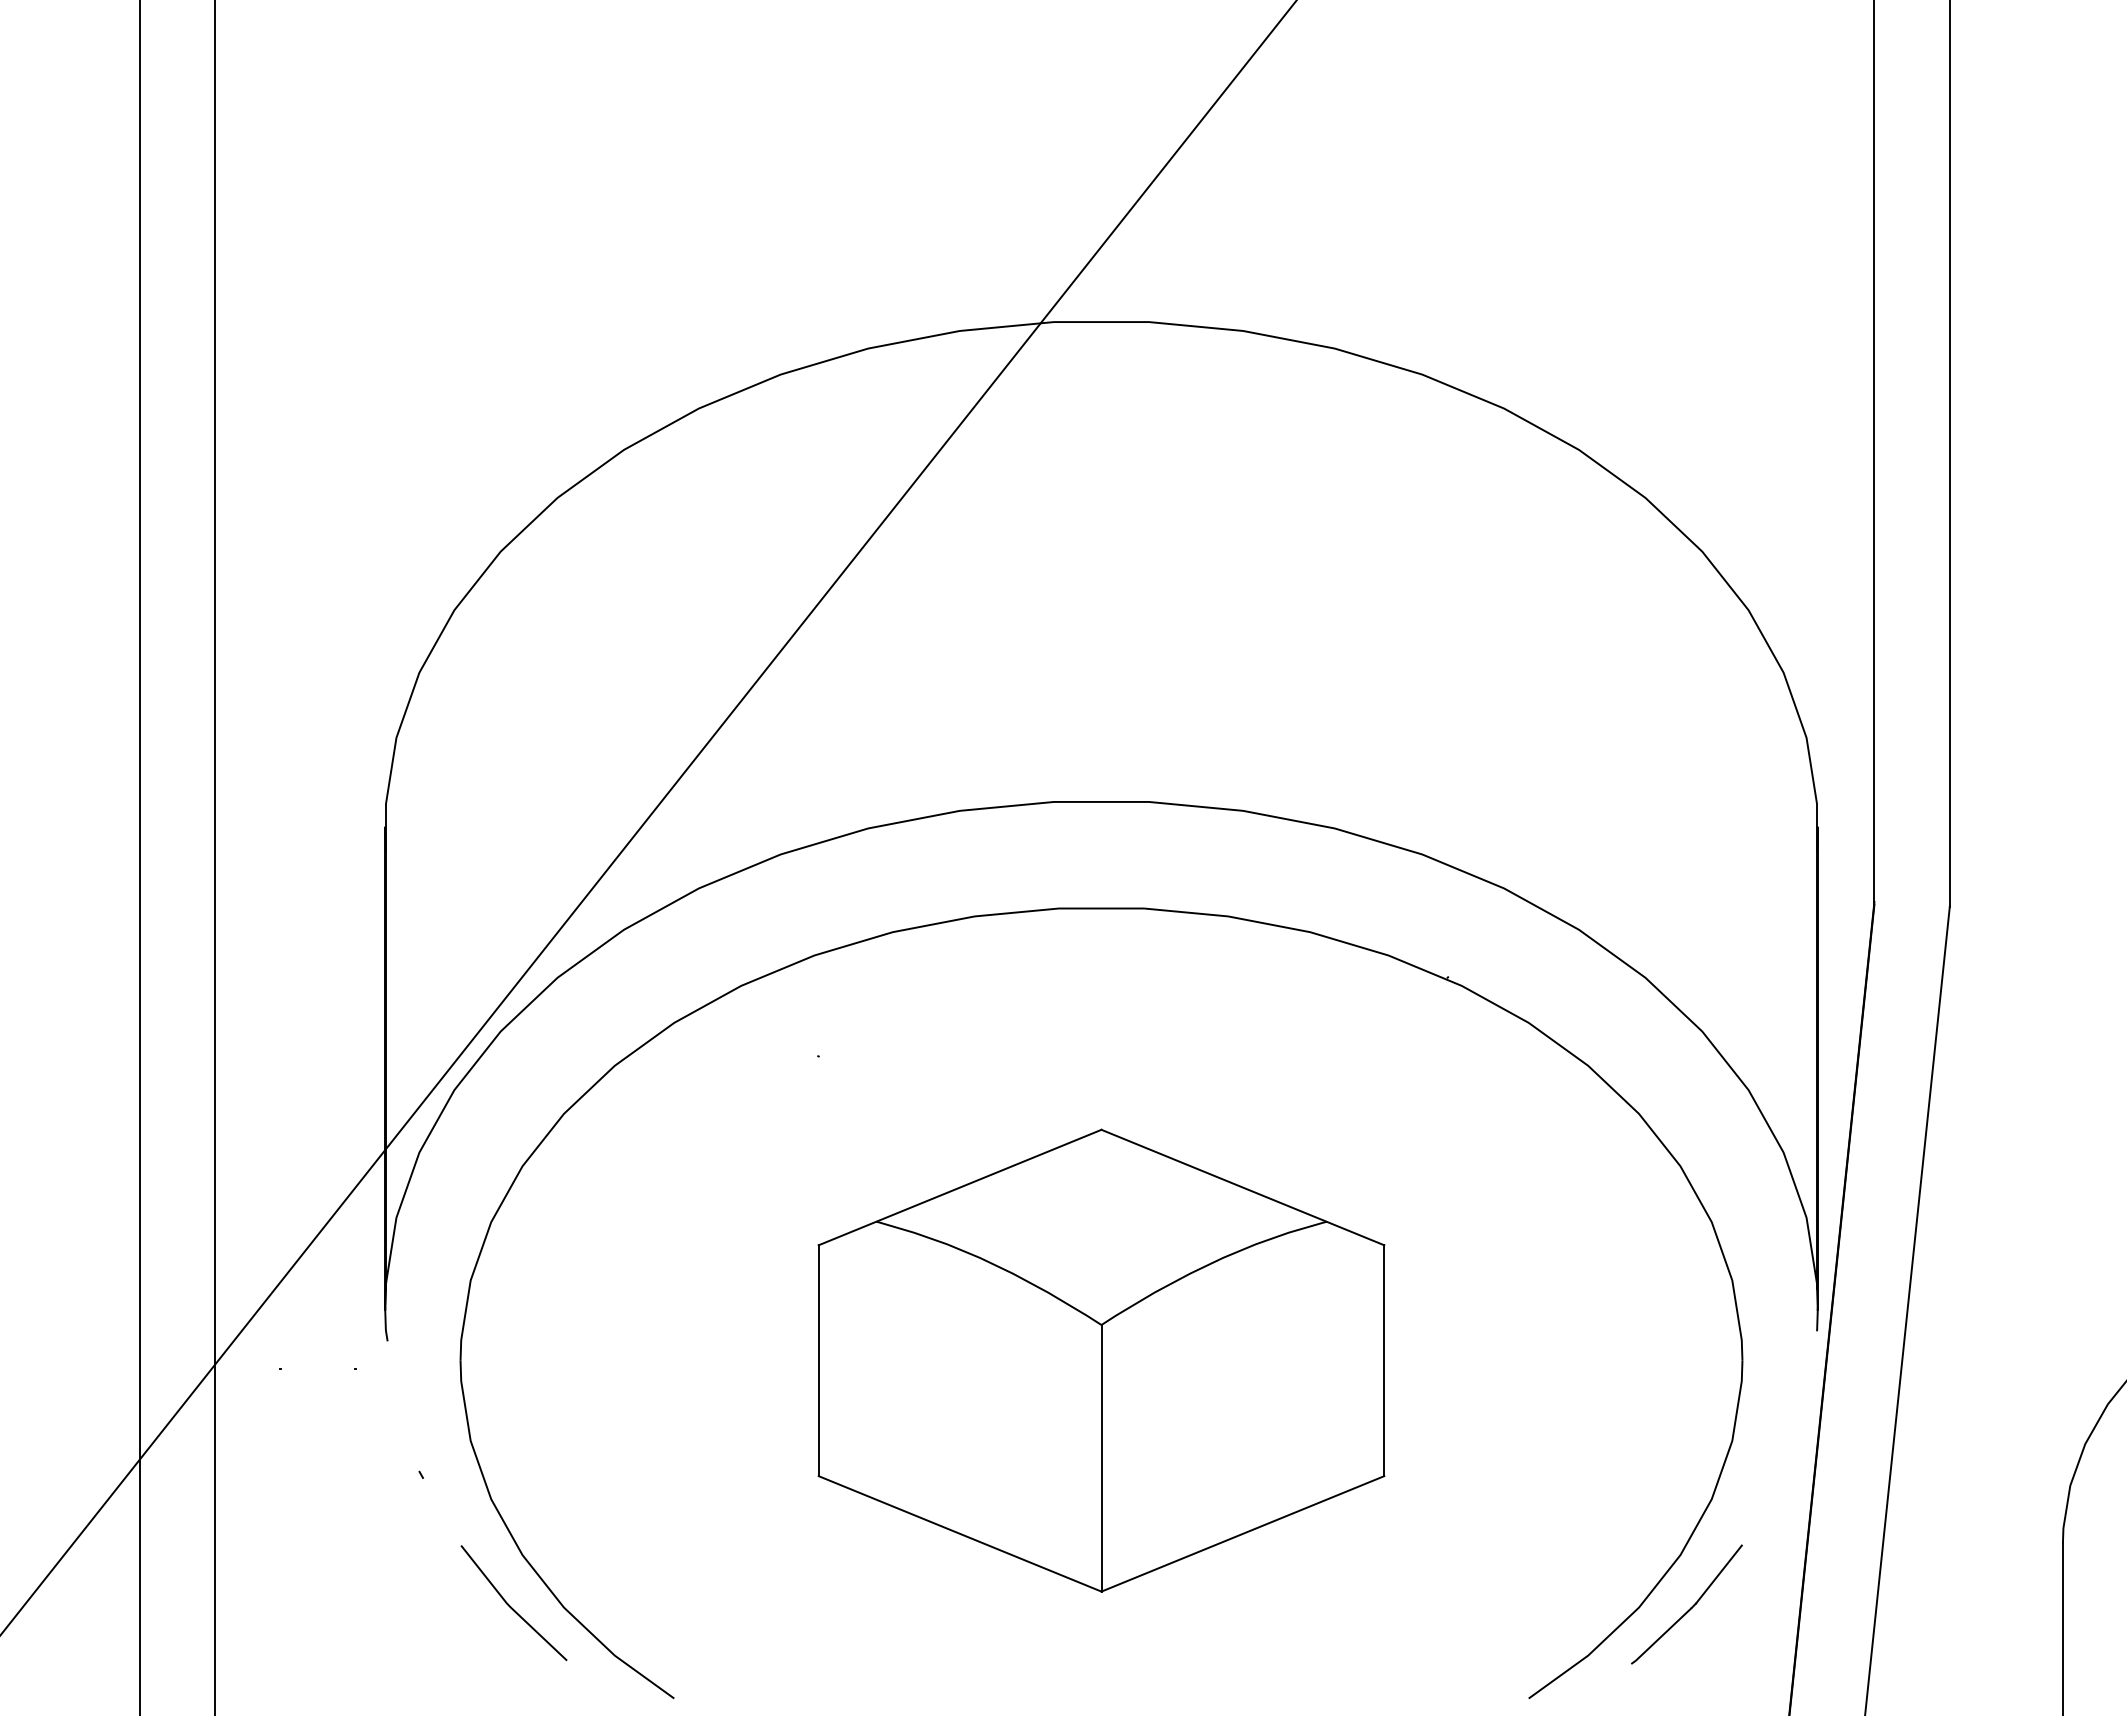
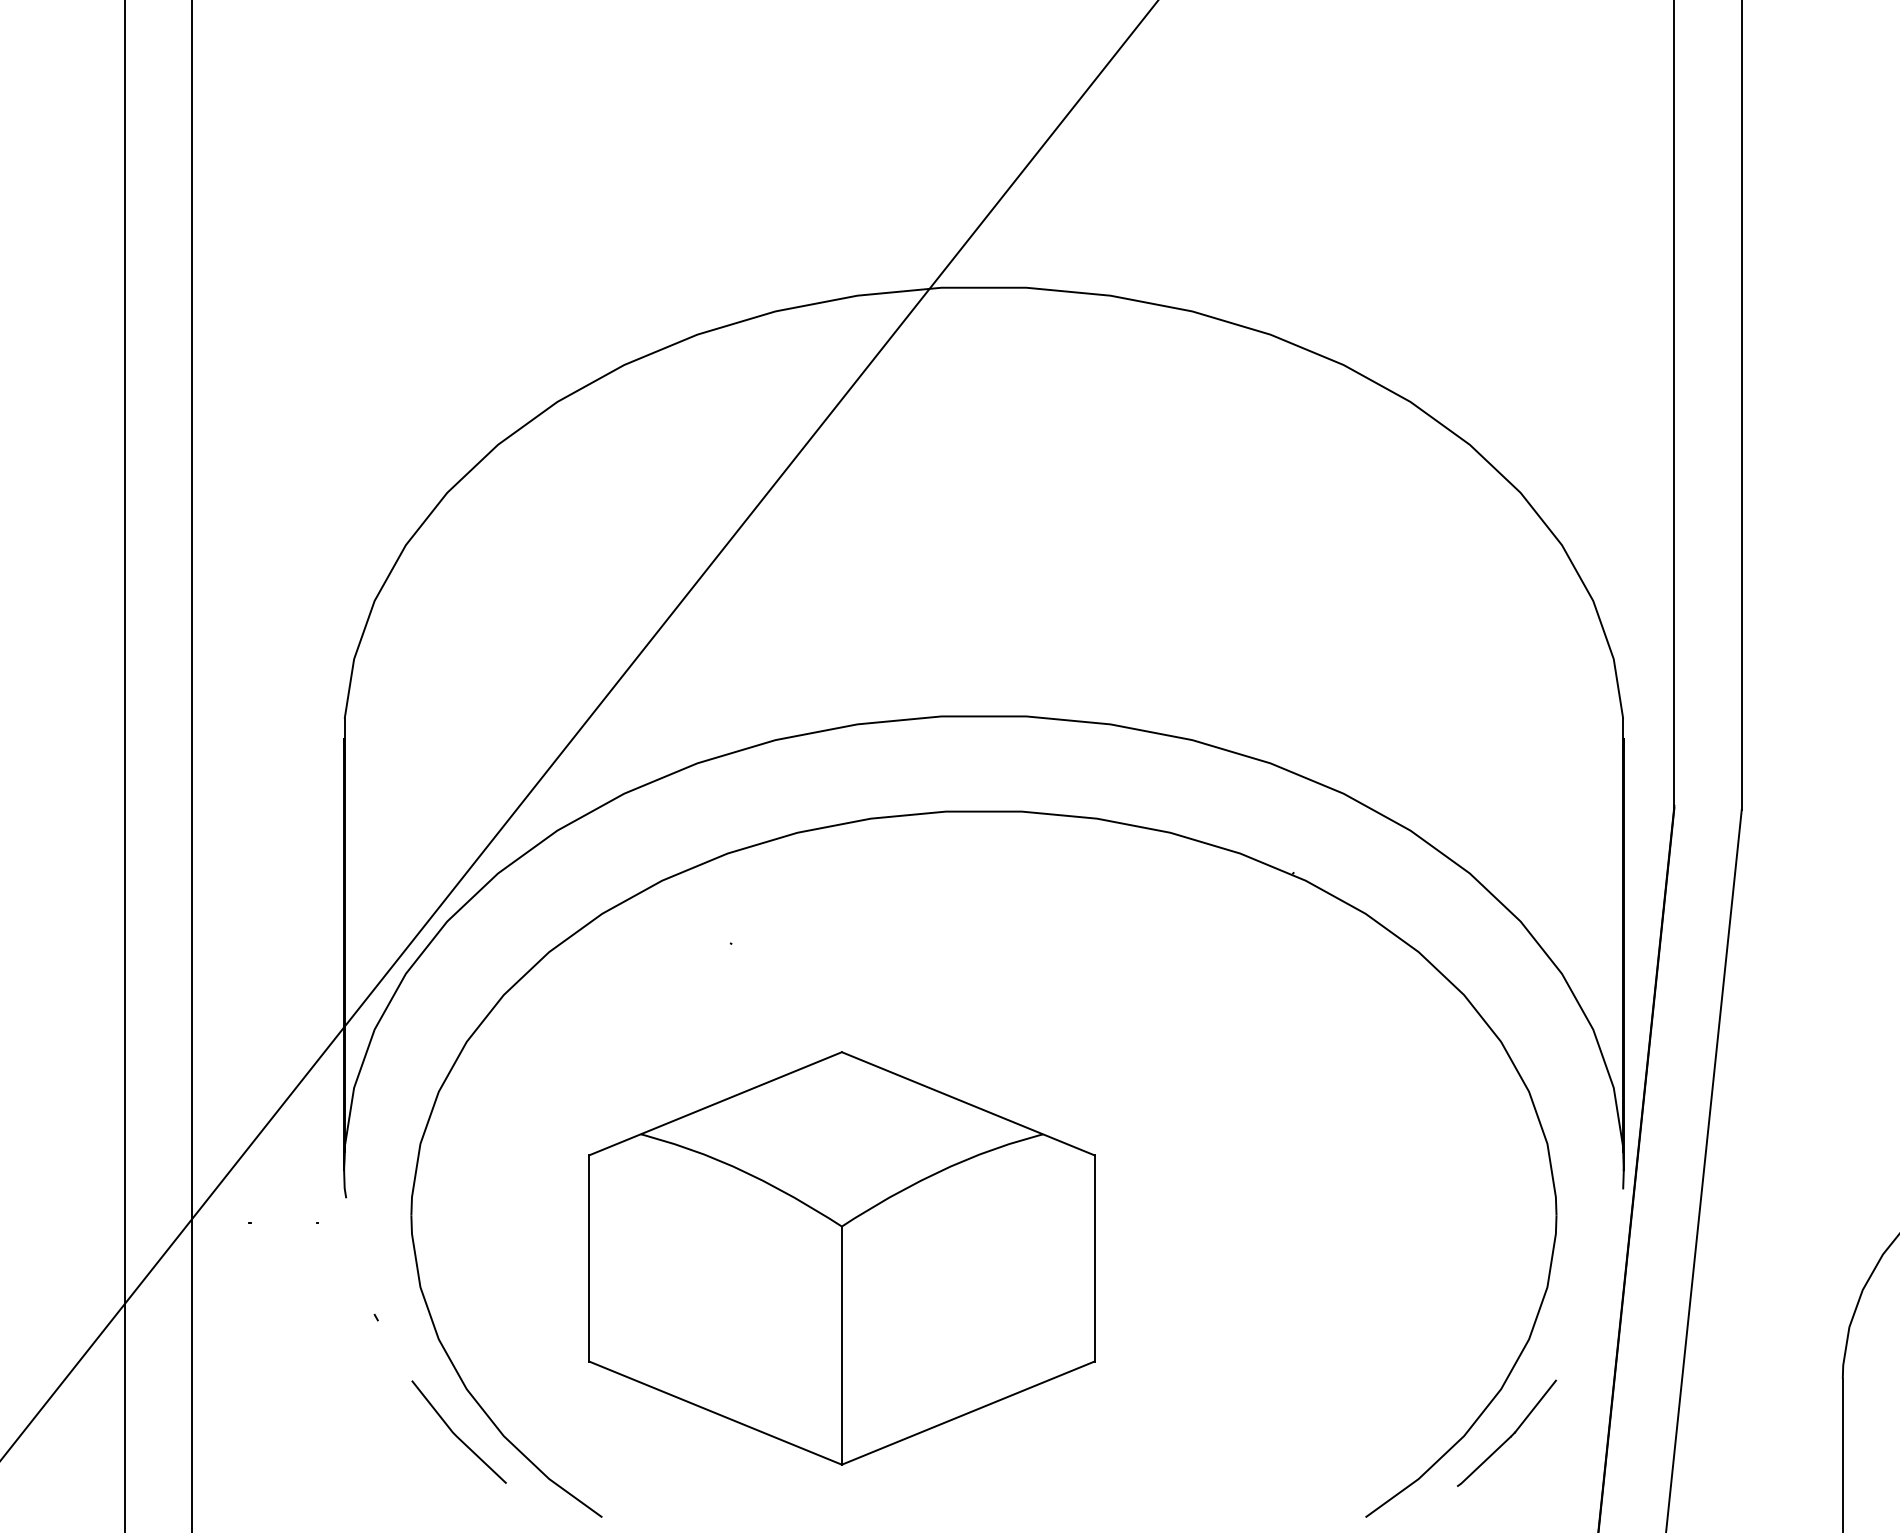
part: (1101, 1360) -> (841, 1258), moved

